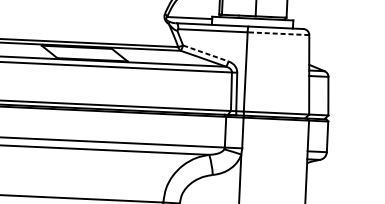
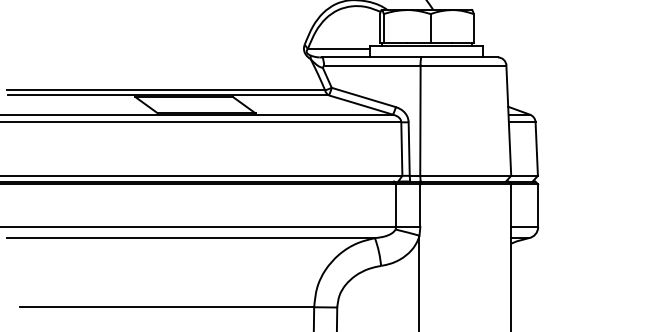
line: (278, 33) -> (463, 65), dashed -> solid
line: (206, 53) -> (364, 97), dashed -> solid

